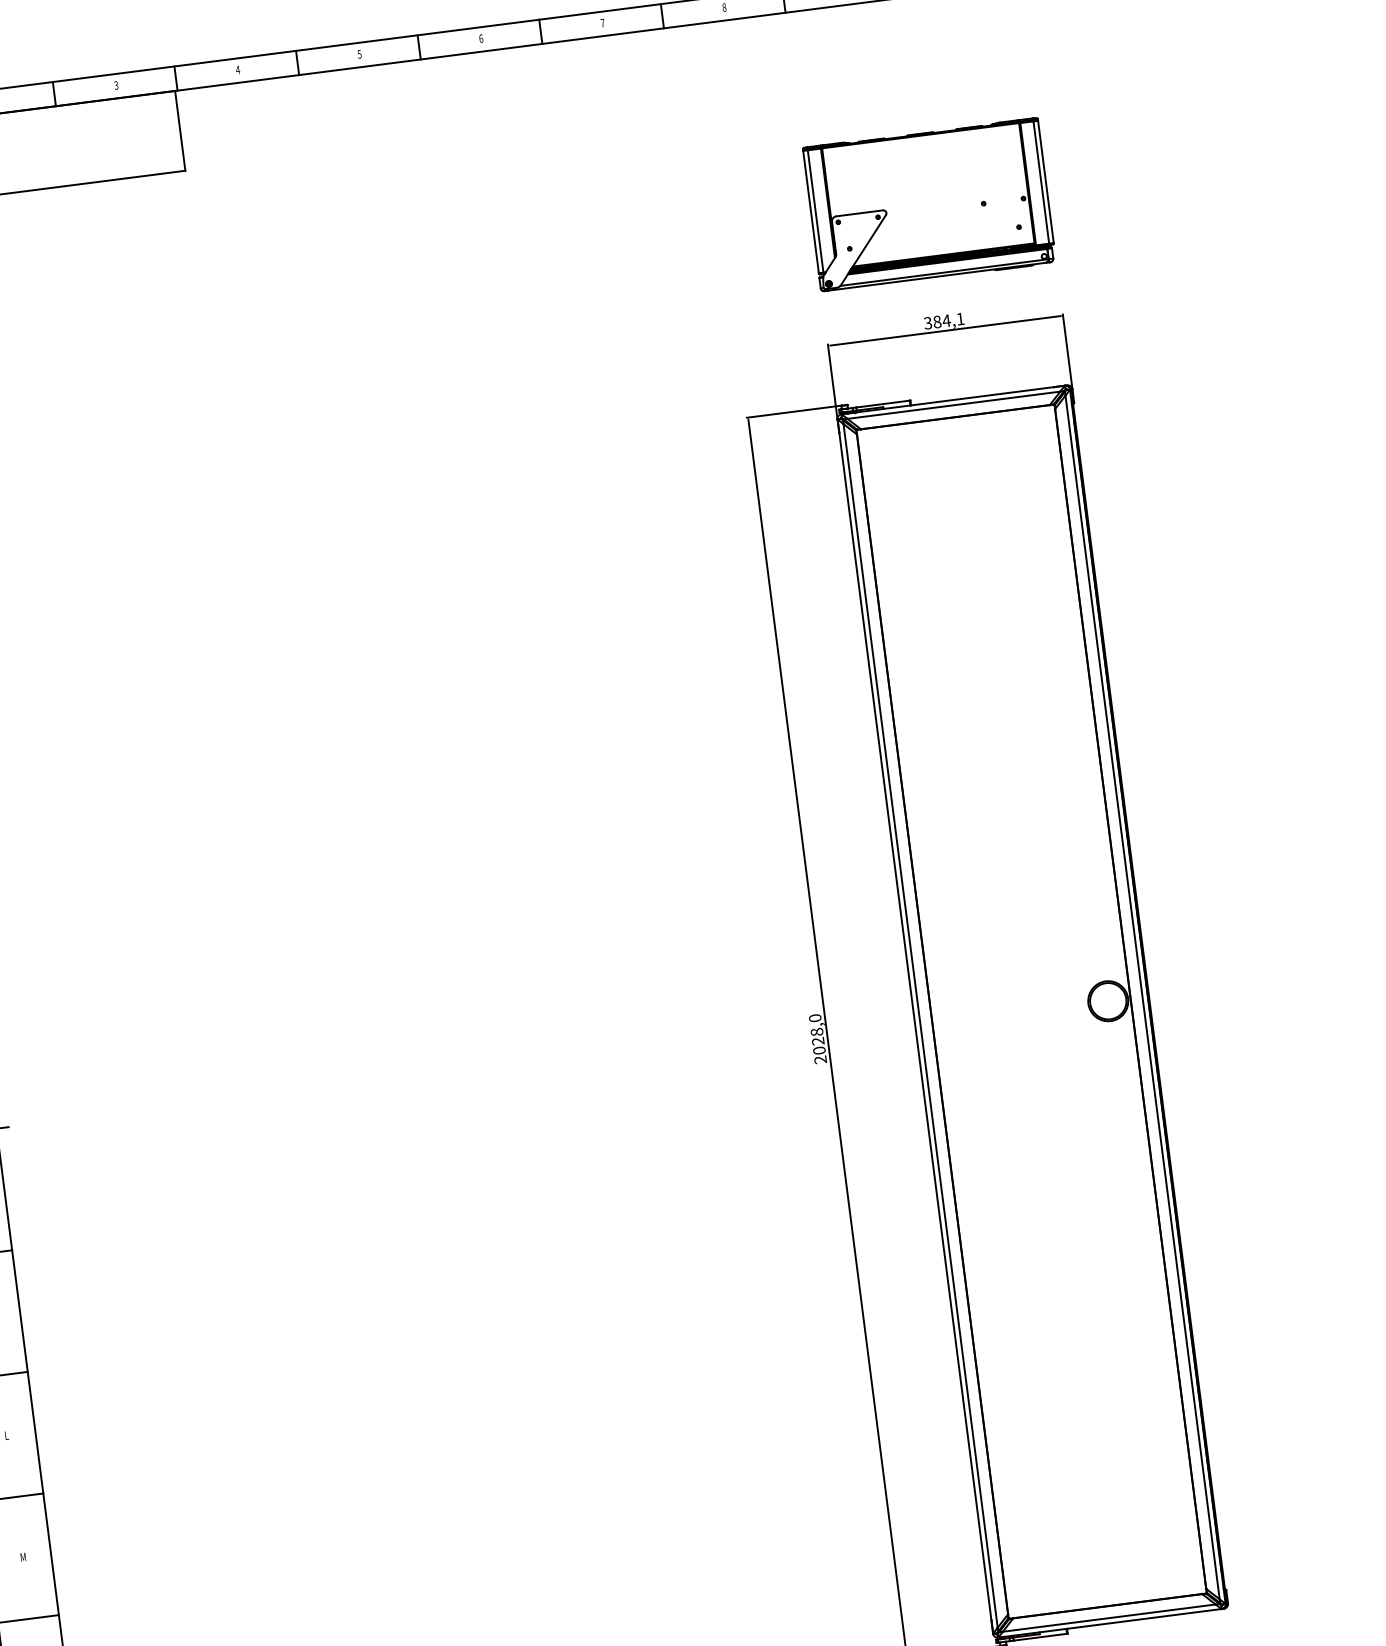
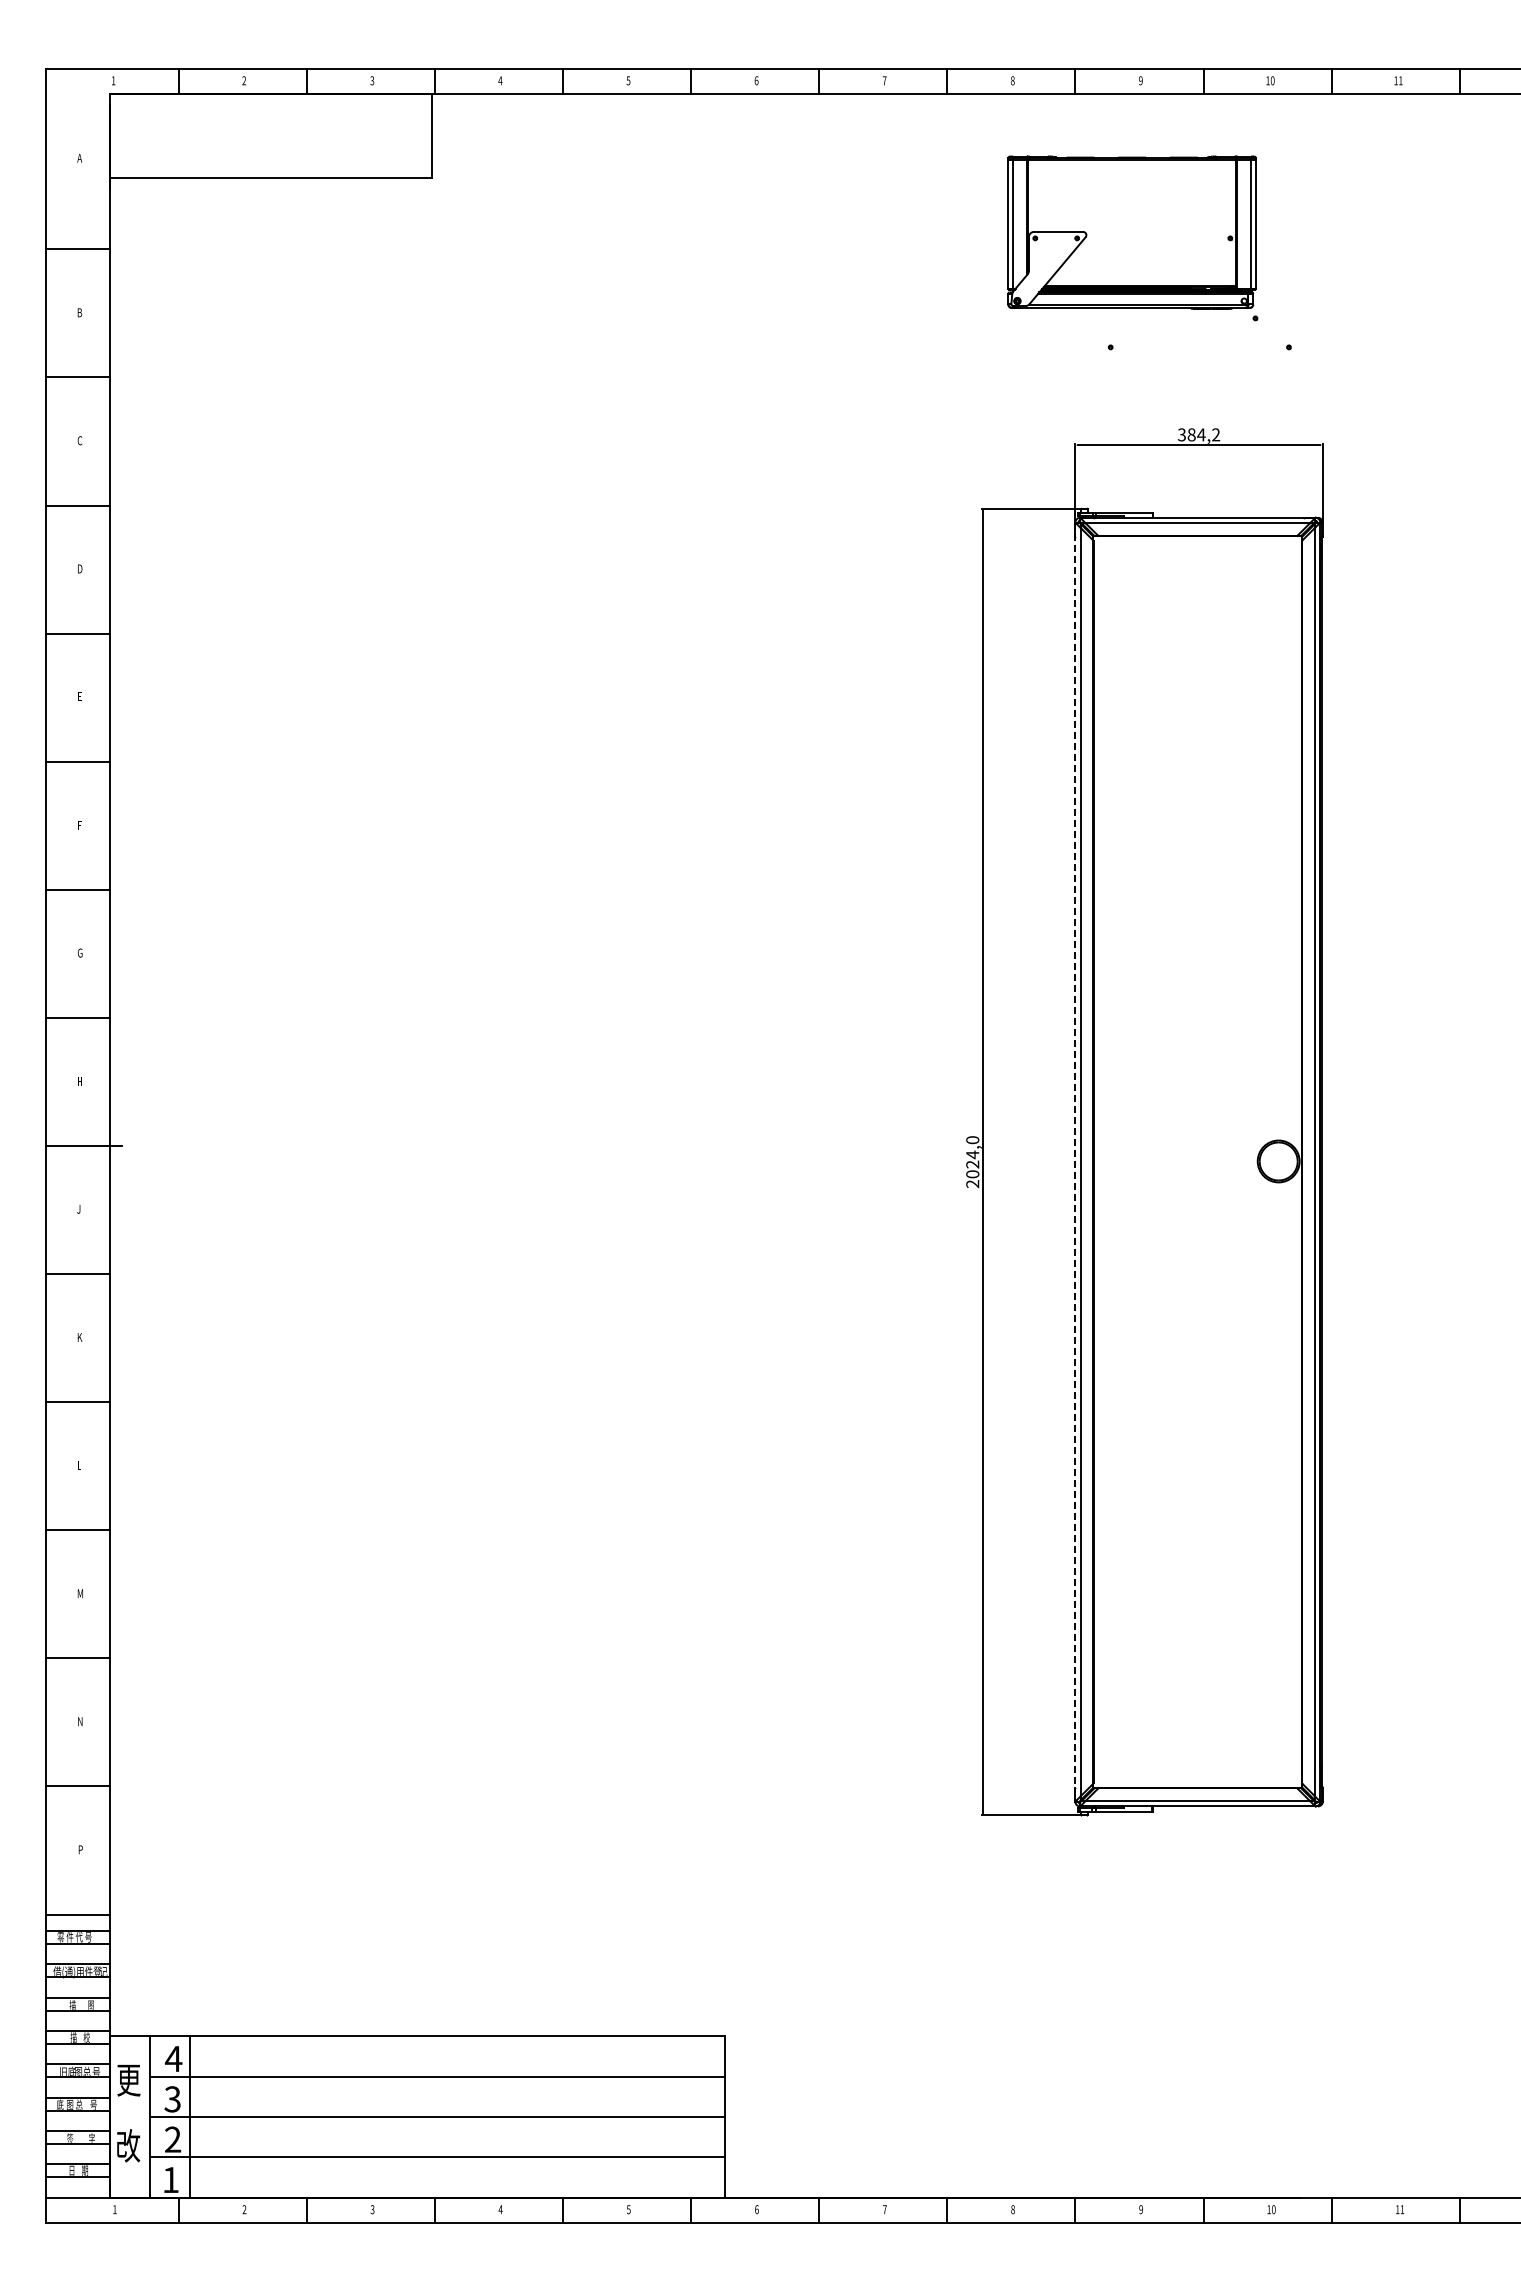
part: (928, 205) -> (1131, 232), moved
text: (960, 318) -> (1216, 434), 384,1 -> 384,2
line: (915, 1026) -> (1075, 1162), solid -> dashed
text: (816, 1031) -> (972, 1154), 2028,0 -> 2024,0

